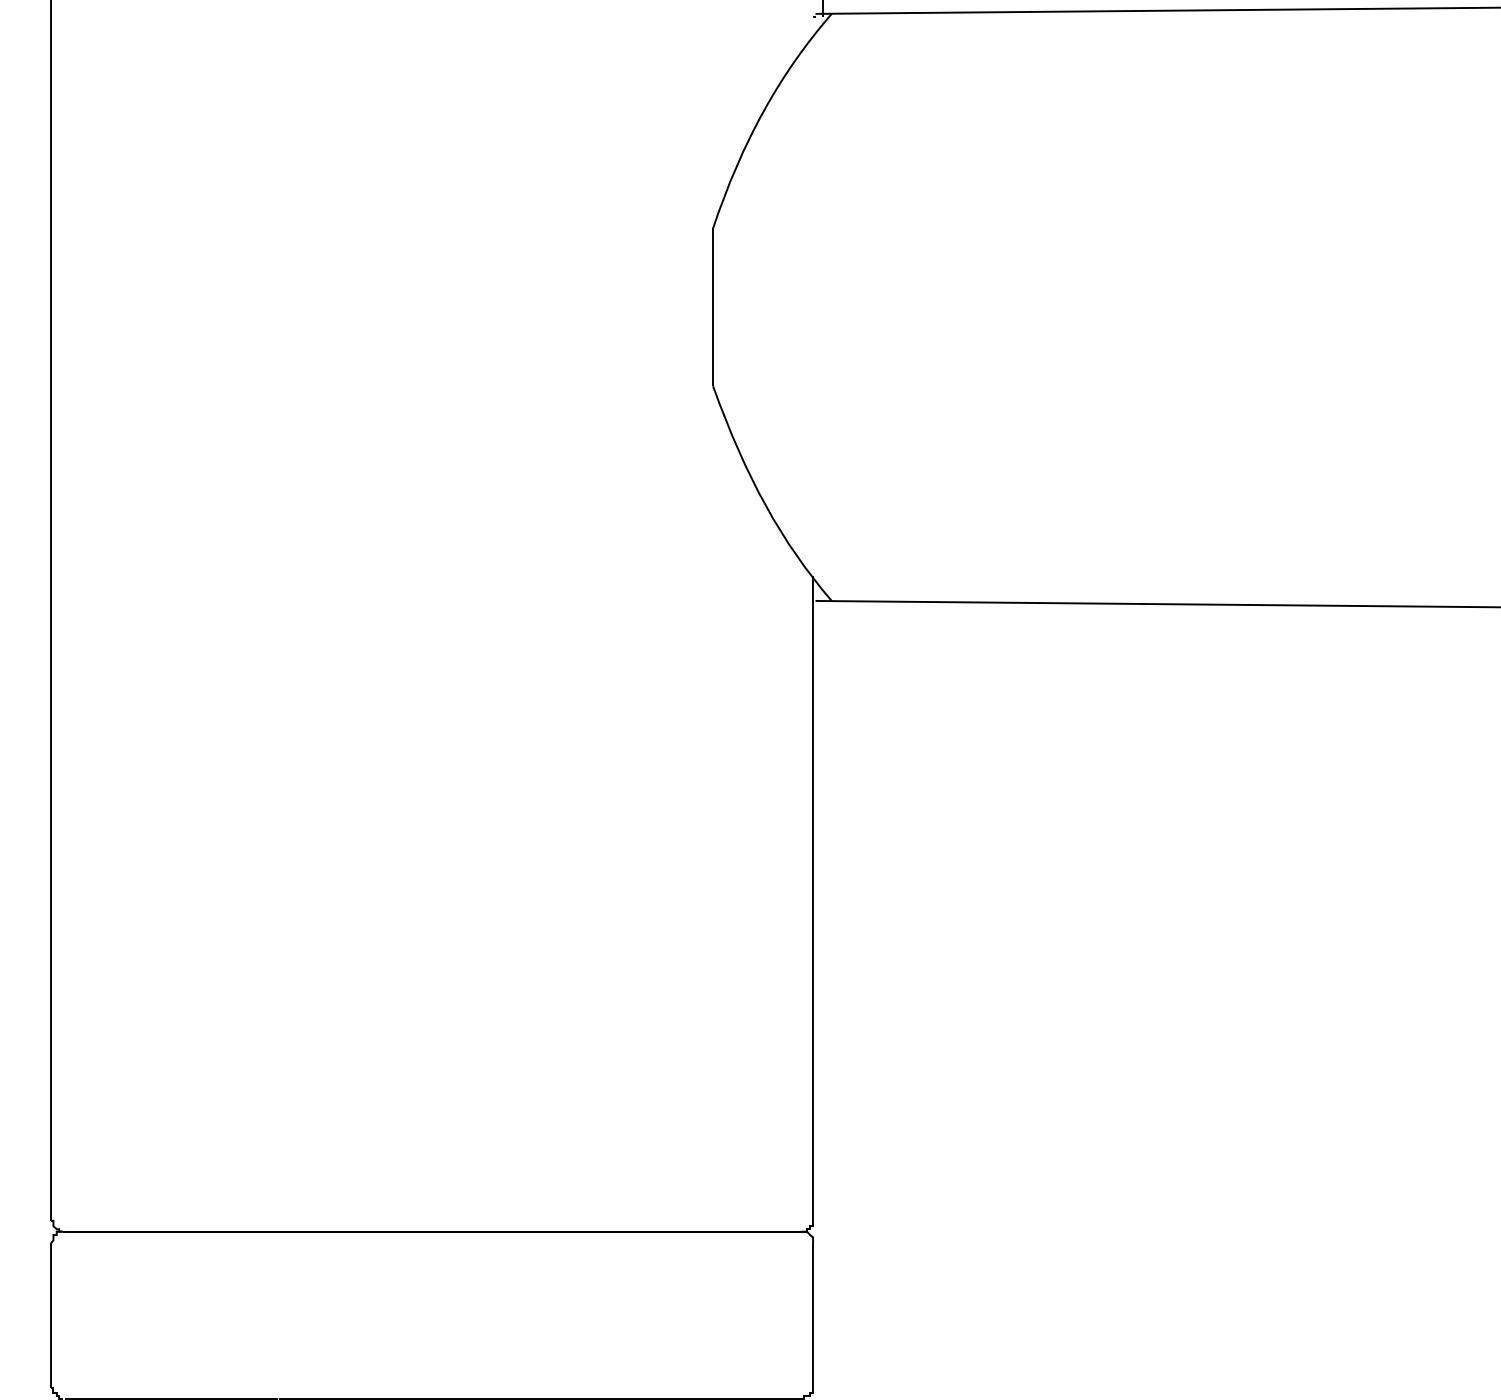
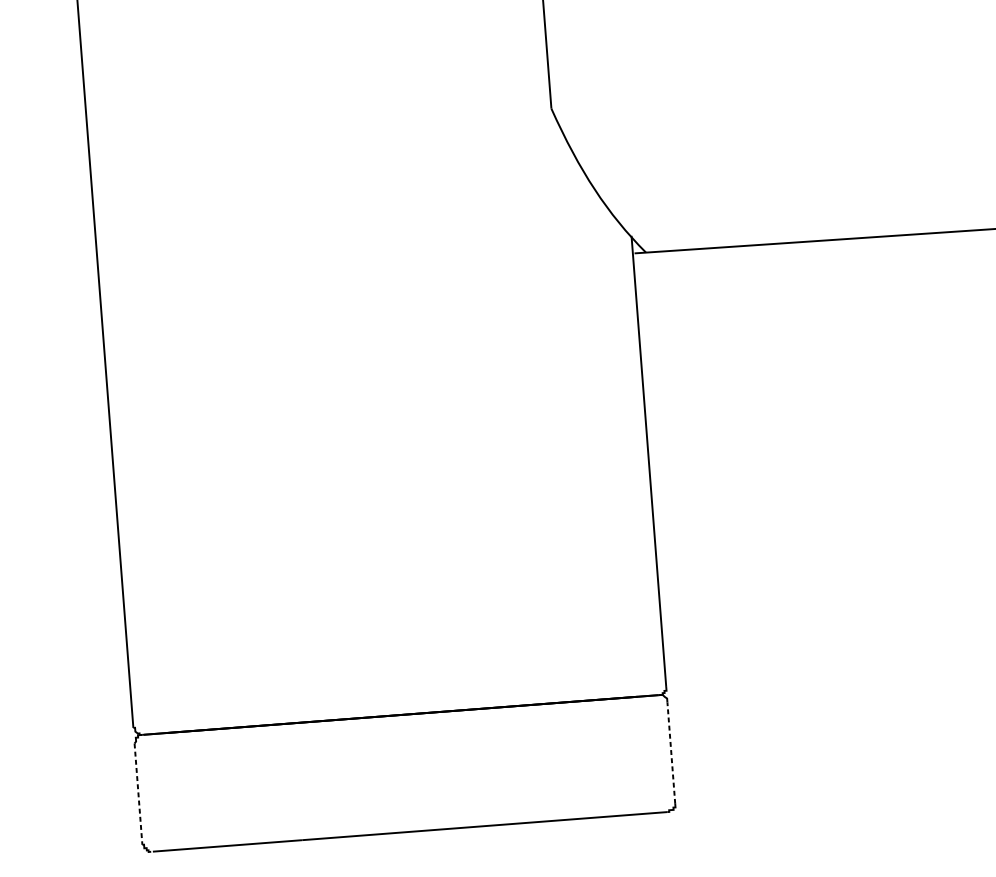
line: (813, 1315) -> (671, 753), solid -> dashed
line: (51, 1316) -> (138, 794), solid -> dashed

